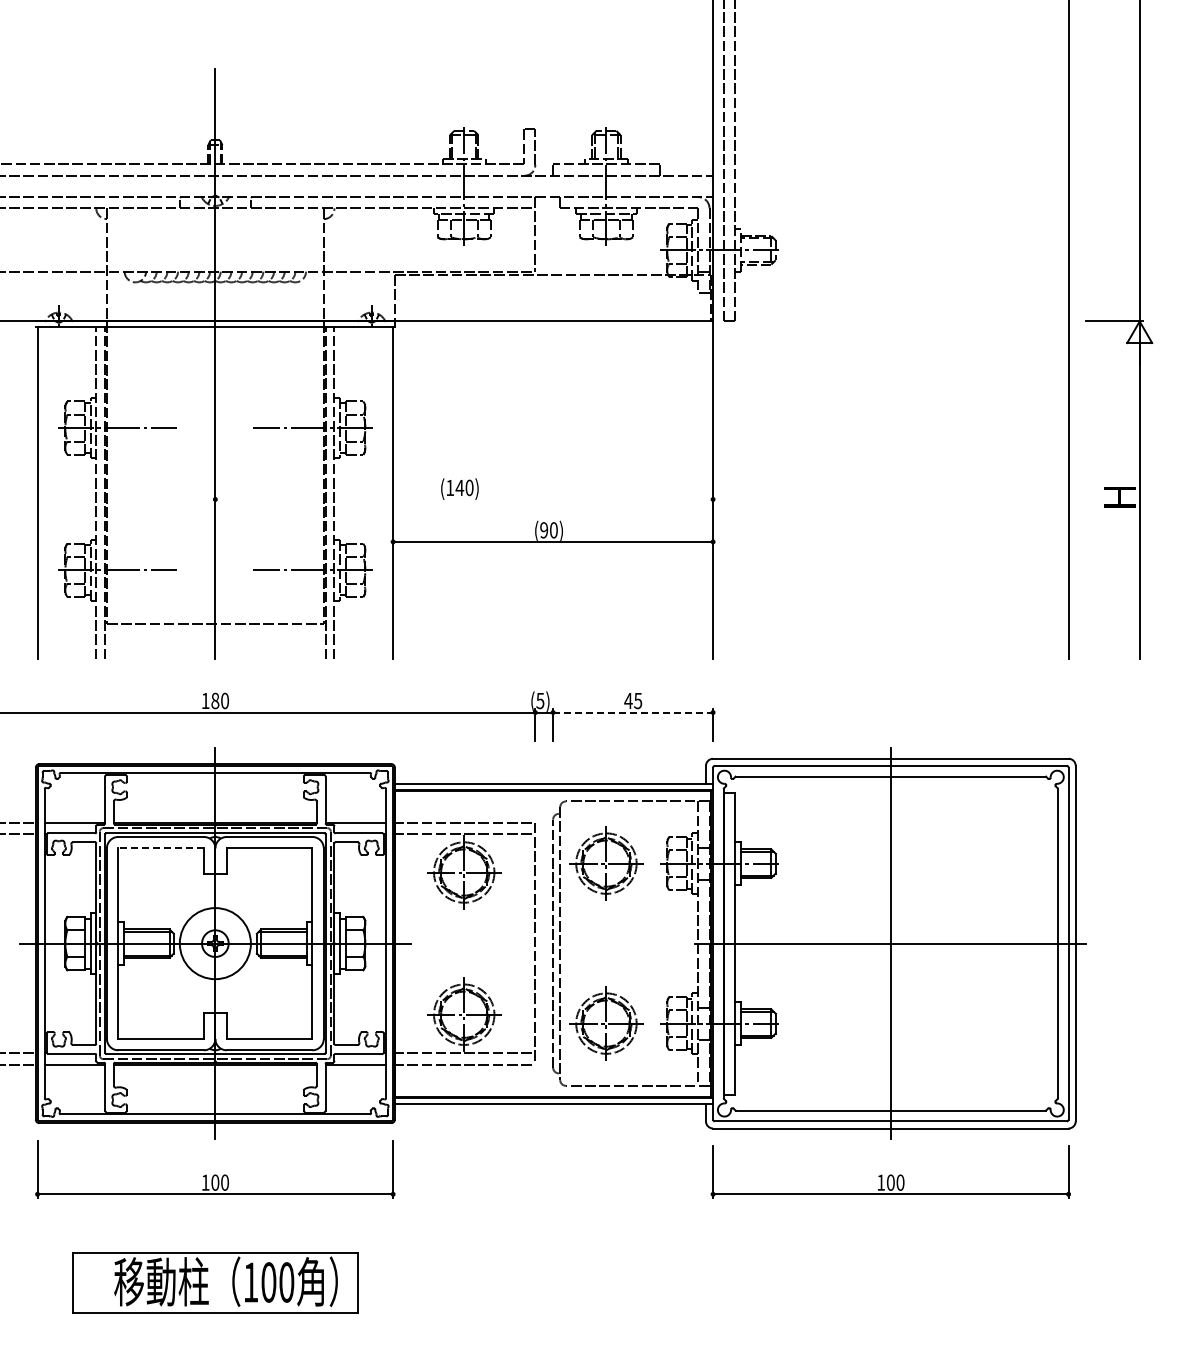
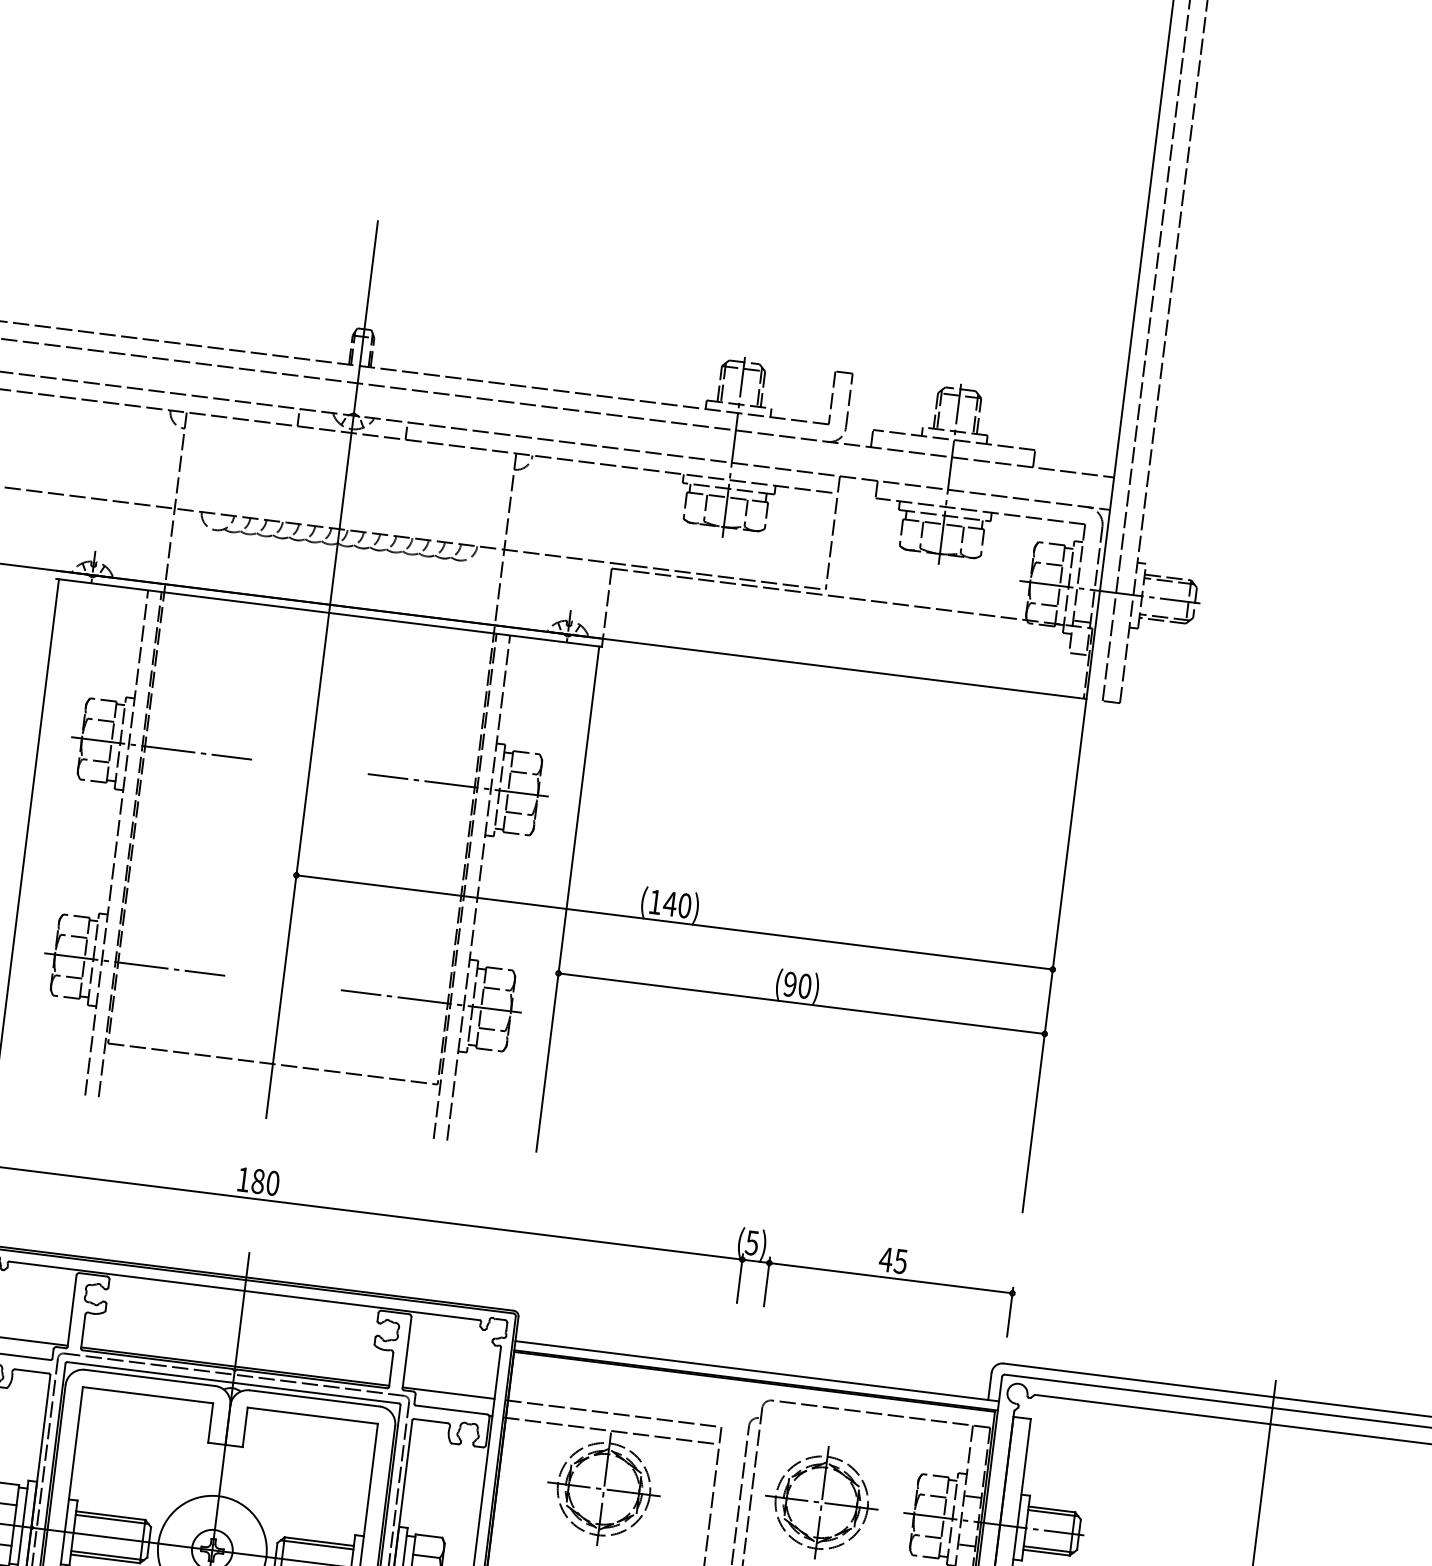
line: (464, 499) -> (675, 922), added
line: (633, 712) -> (891, 1278), dashed -> solid
line: (161, 848) -> (148, 1395), dashed -> solid

